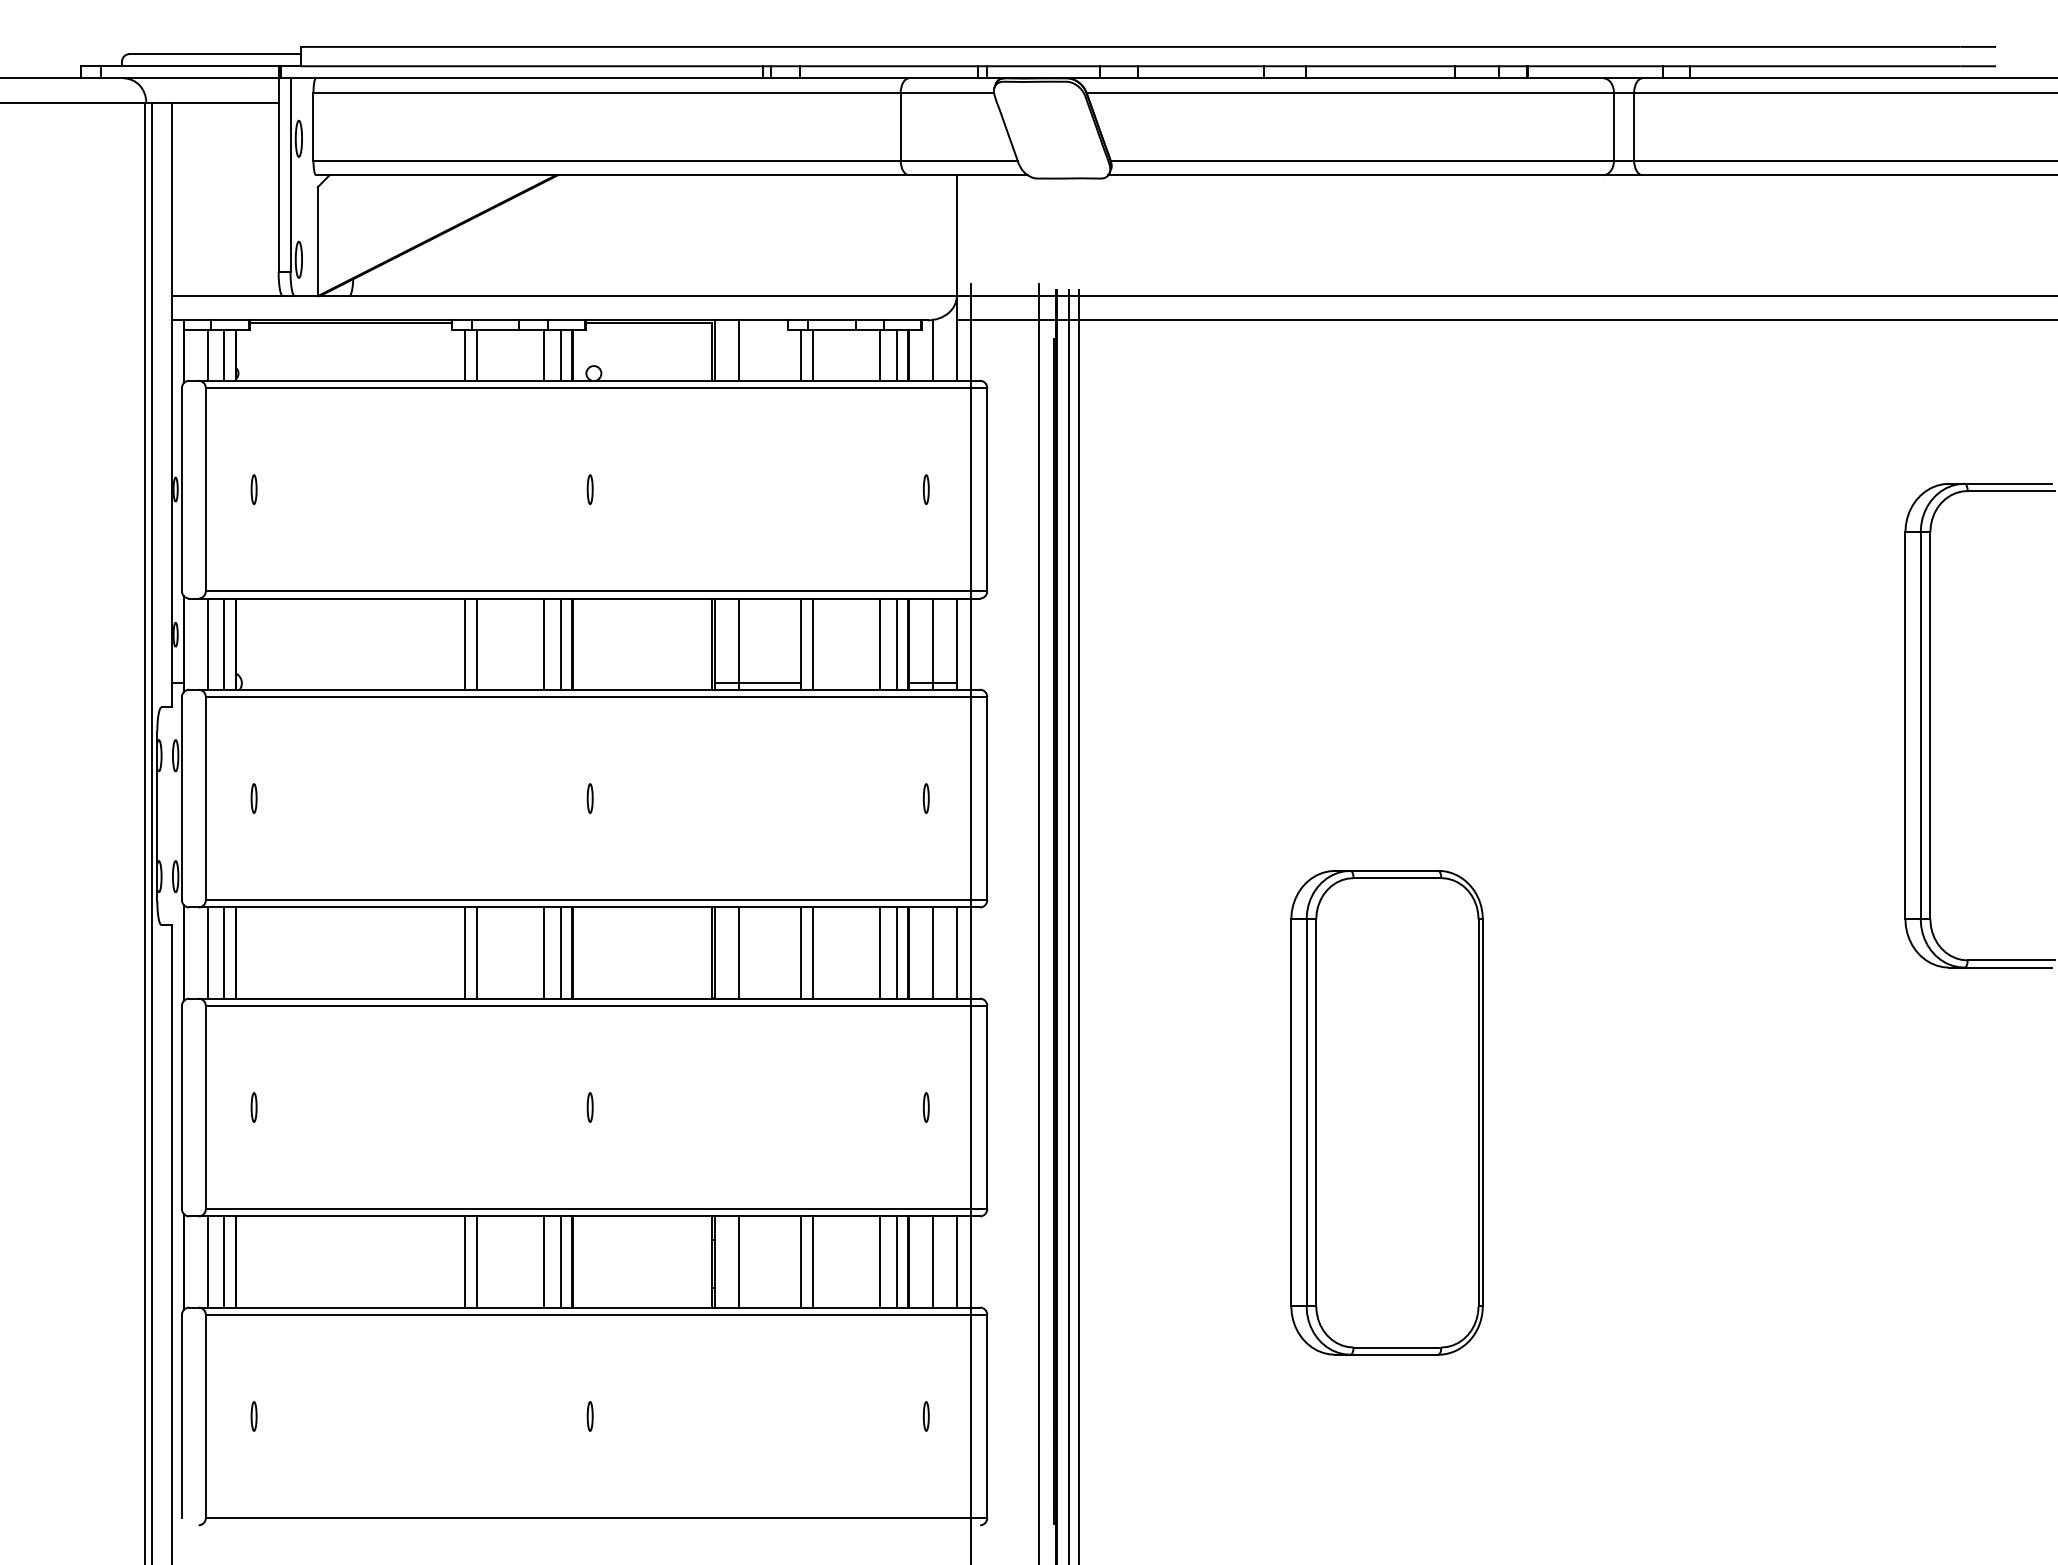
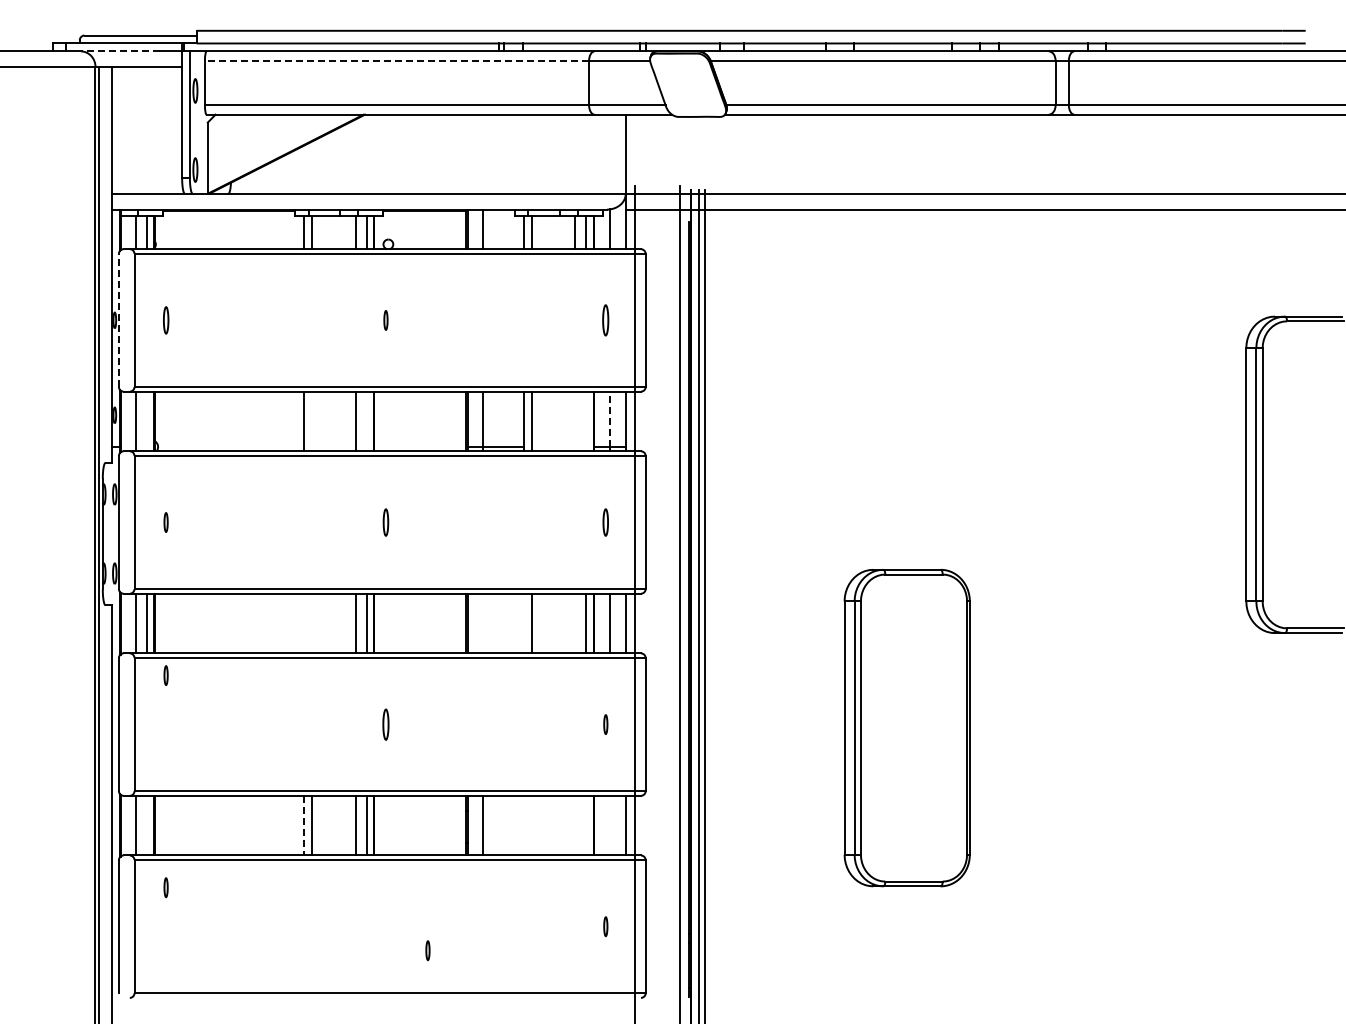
line: (182, 78) -> (119, 51), solid -> dashed
line: (606, 92) -> (396, 60), solid -> dashed
line: (181, 488) -> (118, 319), solid -> dashed
part: (253, 489) -> (165, 320), size x1.4
part: (925, 489) -> (605, 320), size x1.6
line: (931, 641) -> (609, 419), solid -> dashed
line: (224, 644) -> (146, 421), removed
line: (476, 644) -> (311, 421), removed
line: (560, 644) -> (366, 421), removed
line: (879, 644) -> (575, 421), removed
line: (896, 644) -> (586, 421), removed
part: (589, 798) -> (385, 522), size x1.4
part: (925, 798) -> (605, 522), size x1.4
line: (465, 952) -> (304, 623), removed
line: (476, 952) -> (311, 623), removed
line: (739, 952) -> (483, 623), removed
line: (800, 952) -> (523, 623), removed
line: (879, 952) -> (575, 623), removed
part: (253, 1107) -> (165, 675), moved
part: (589, 1107) -> (385, 724), size x1.6
line: (224, 1261) -> (146, 825), removed
line: (465, 1261) -> (304, 825), solid -> dashed
line: (800, 1261) -> (523, 825), removed
line: (812, 1261) -> (531, 825), removed
line: (879, 1261) -> (575, 825), removed
line: (896, 1261) -> (586, 825), removed
line: (931, 1261) -> (609, 825), removed
part: (253, 1416) -> (165, 887), moved
part: (589, 1416) -> (427, 950), moved

